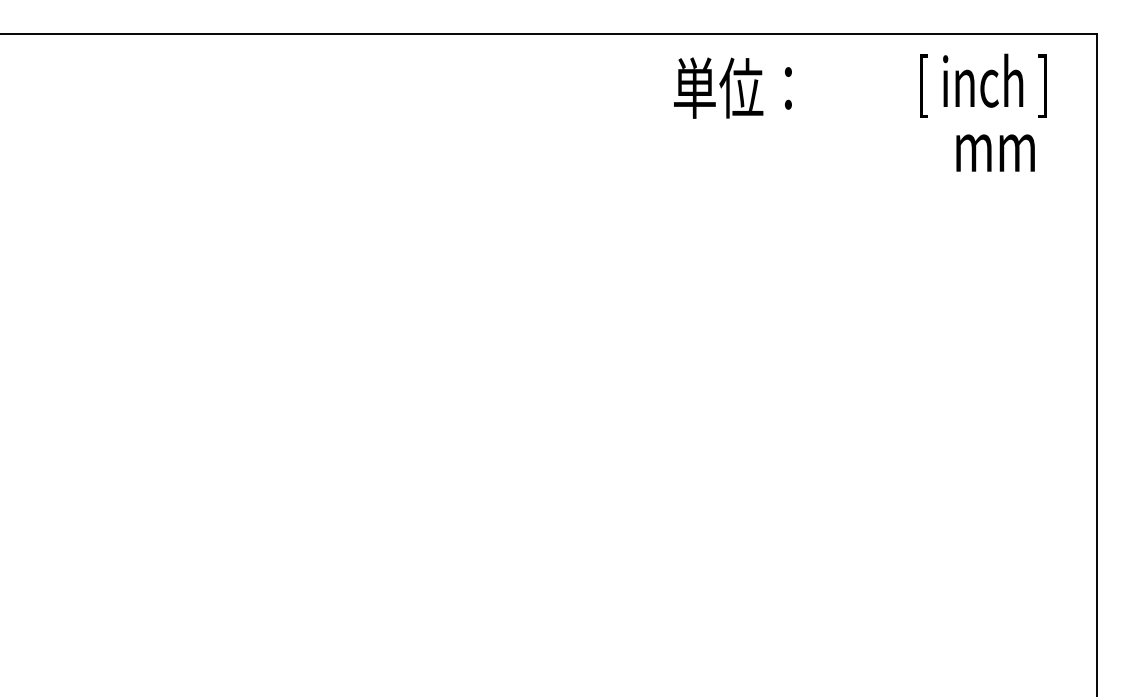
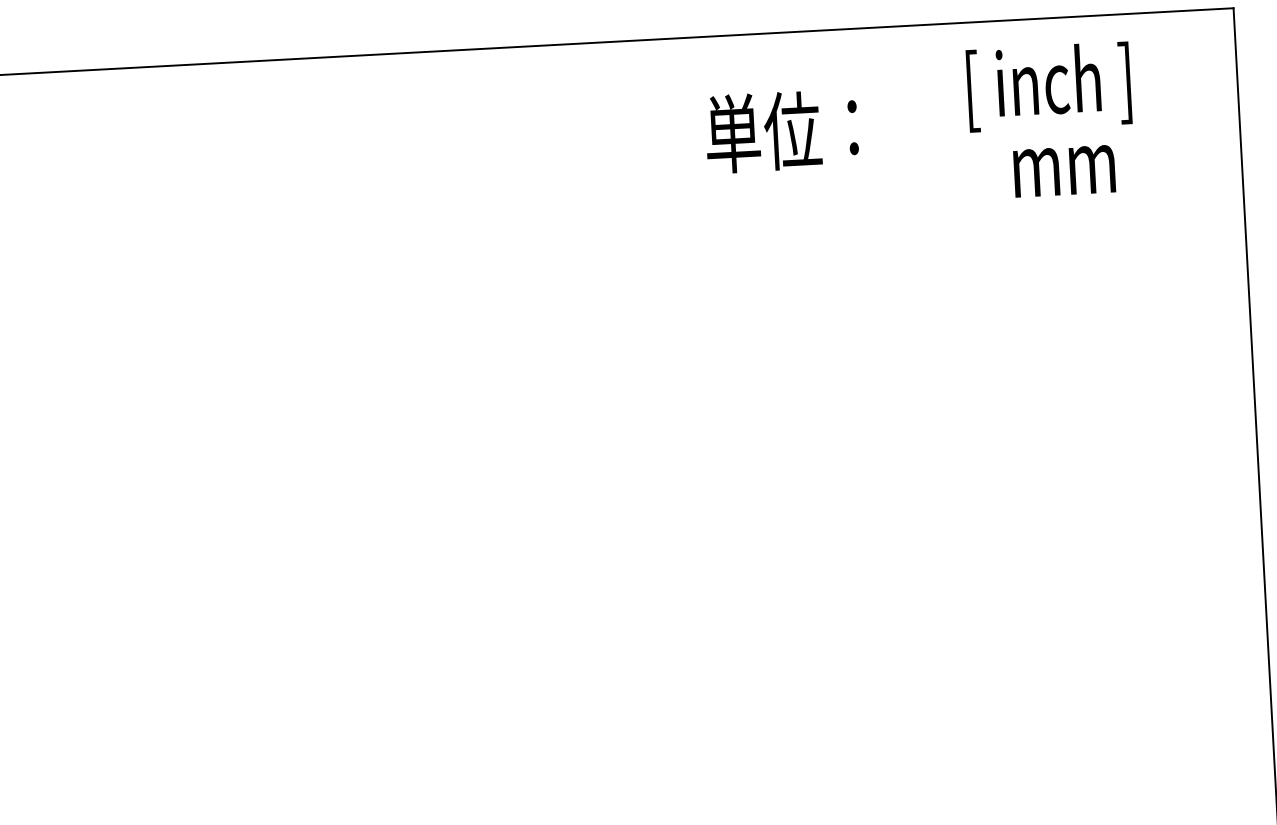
text: (983, 85) -> (1049, 86), moved
text: (732, 87) -> (781, 130), moved
text: (995, 152) -> (1064, 170), moved

